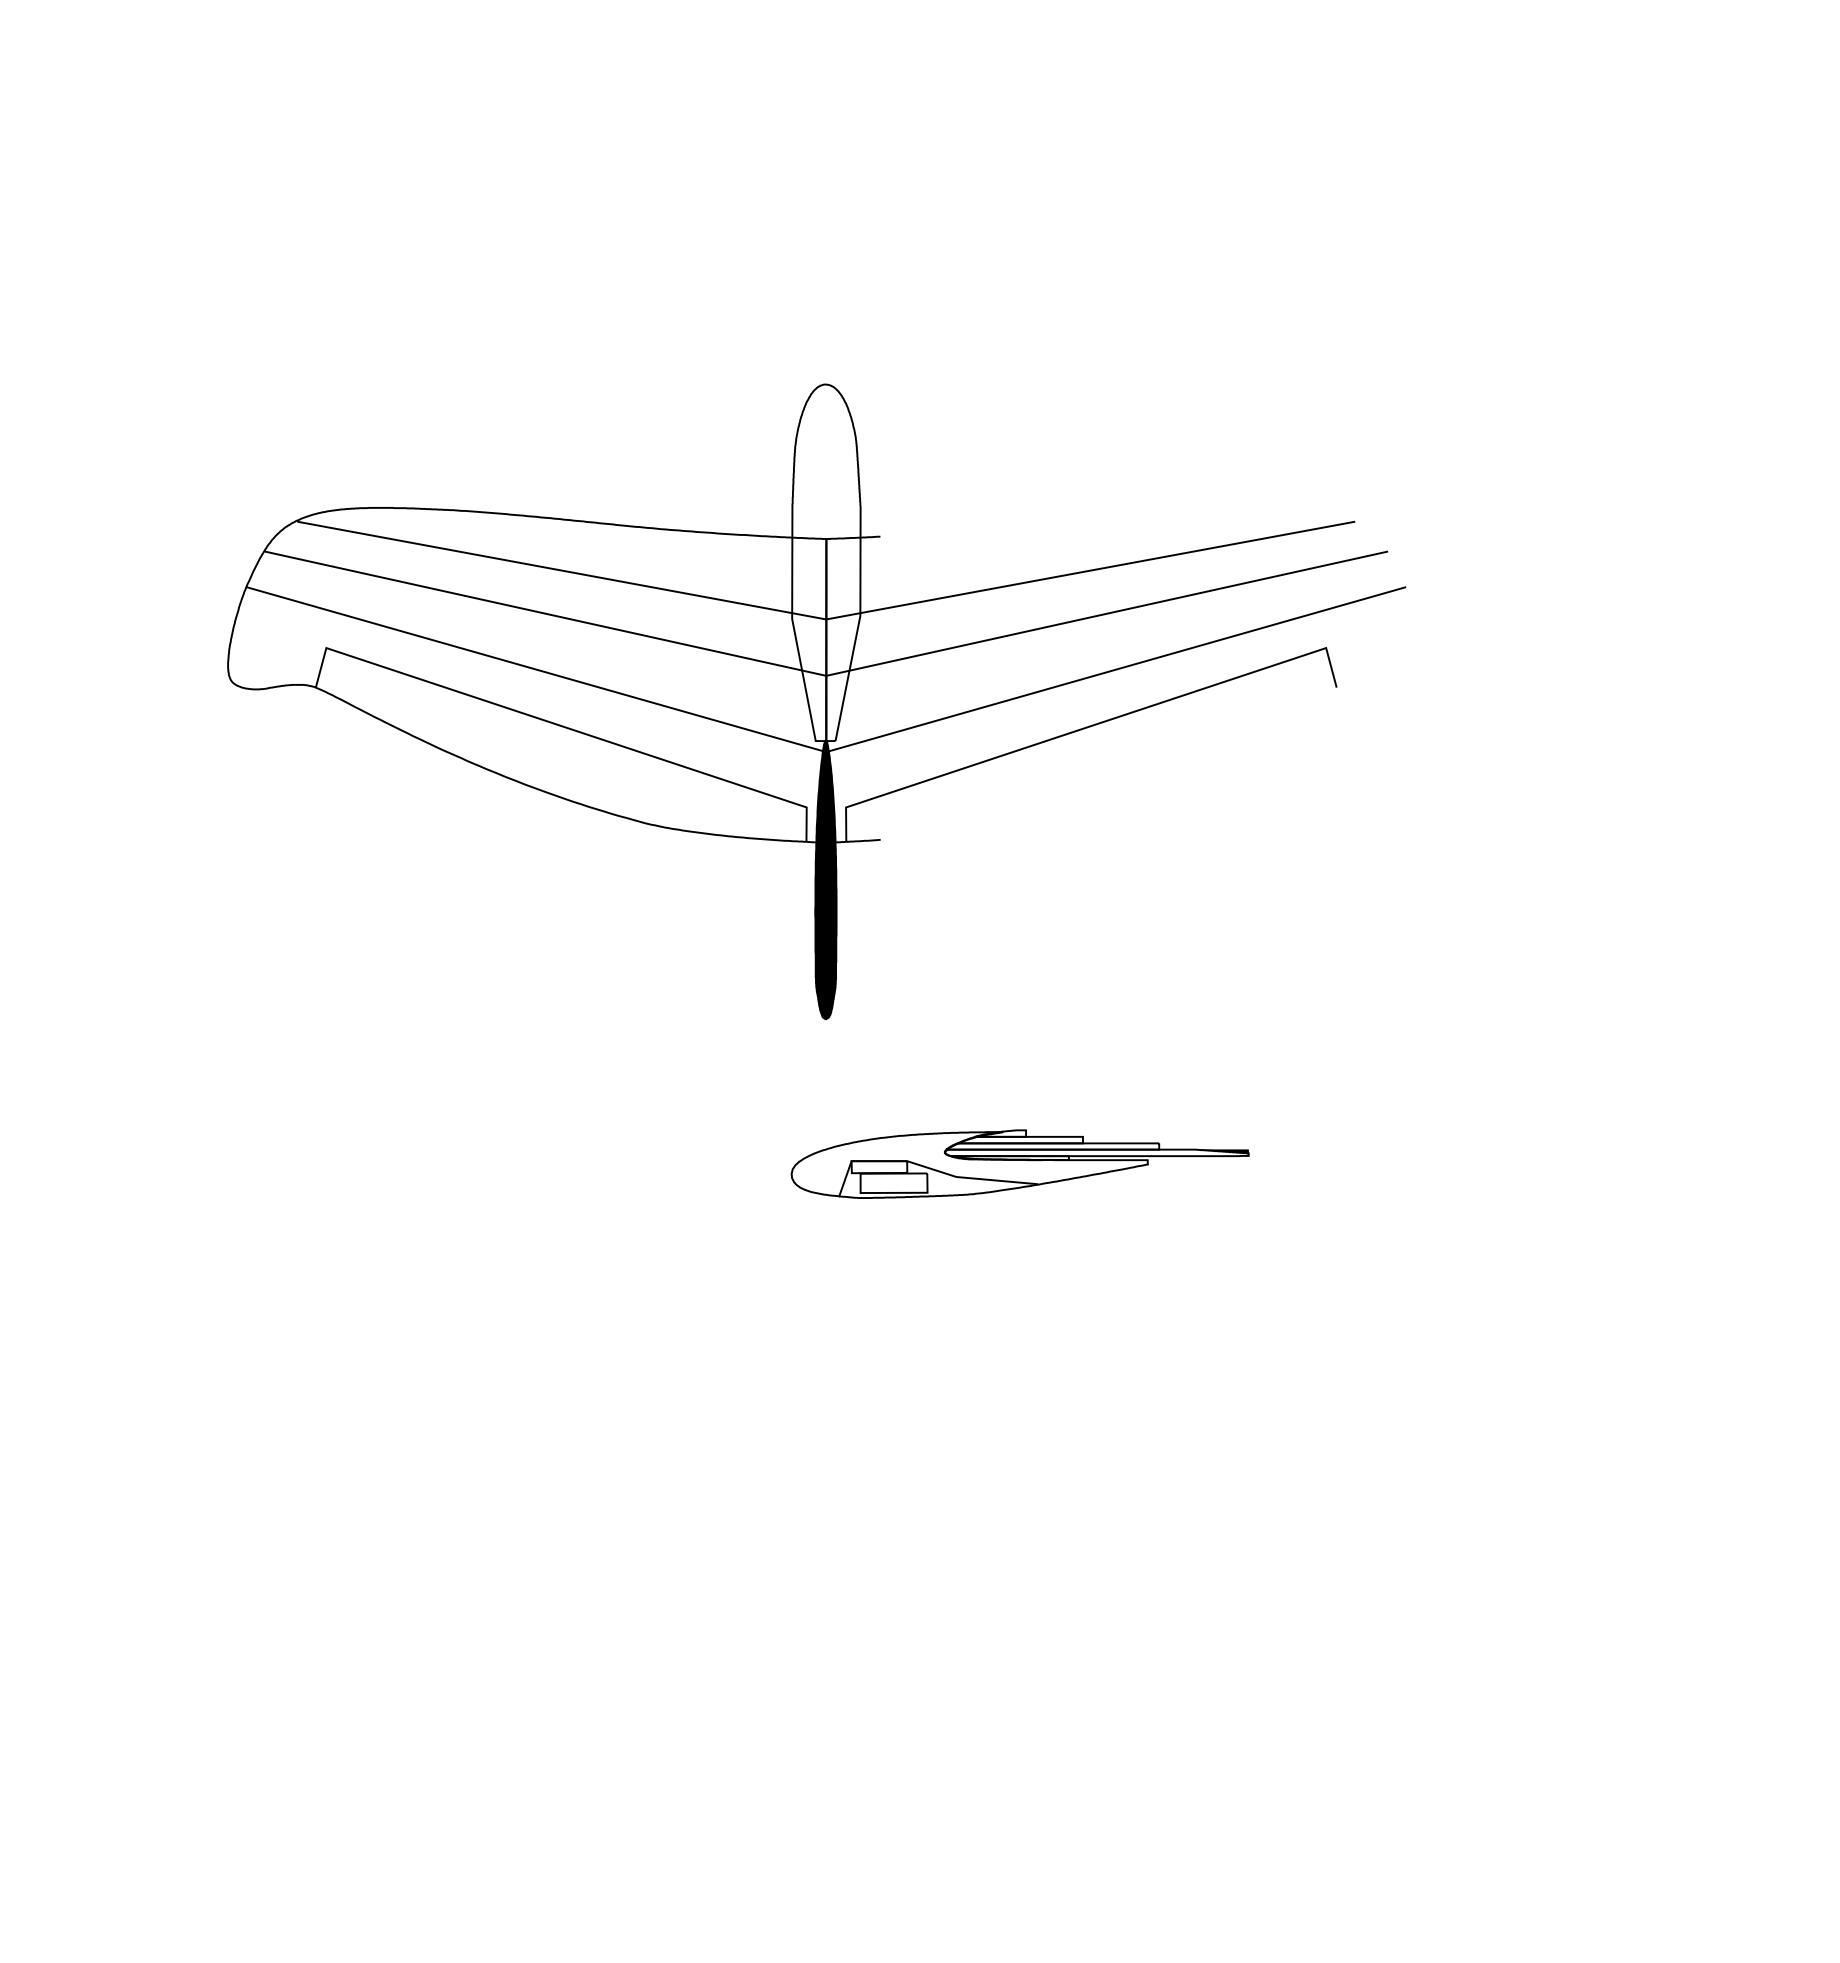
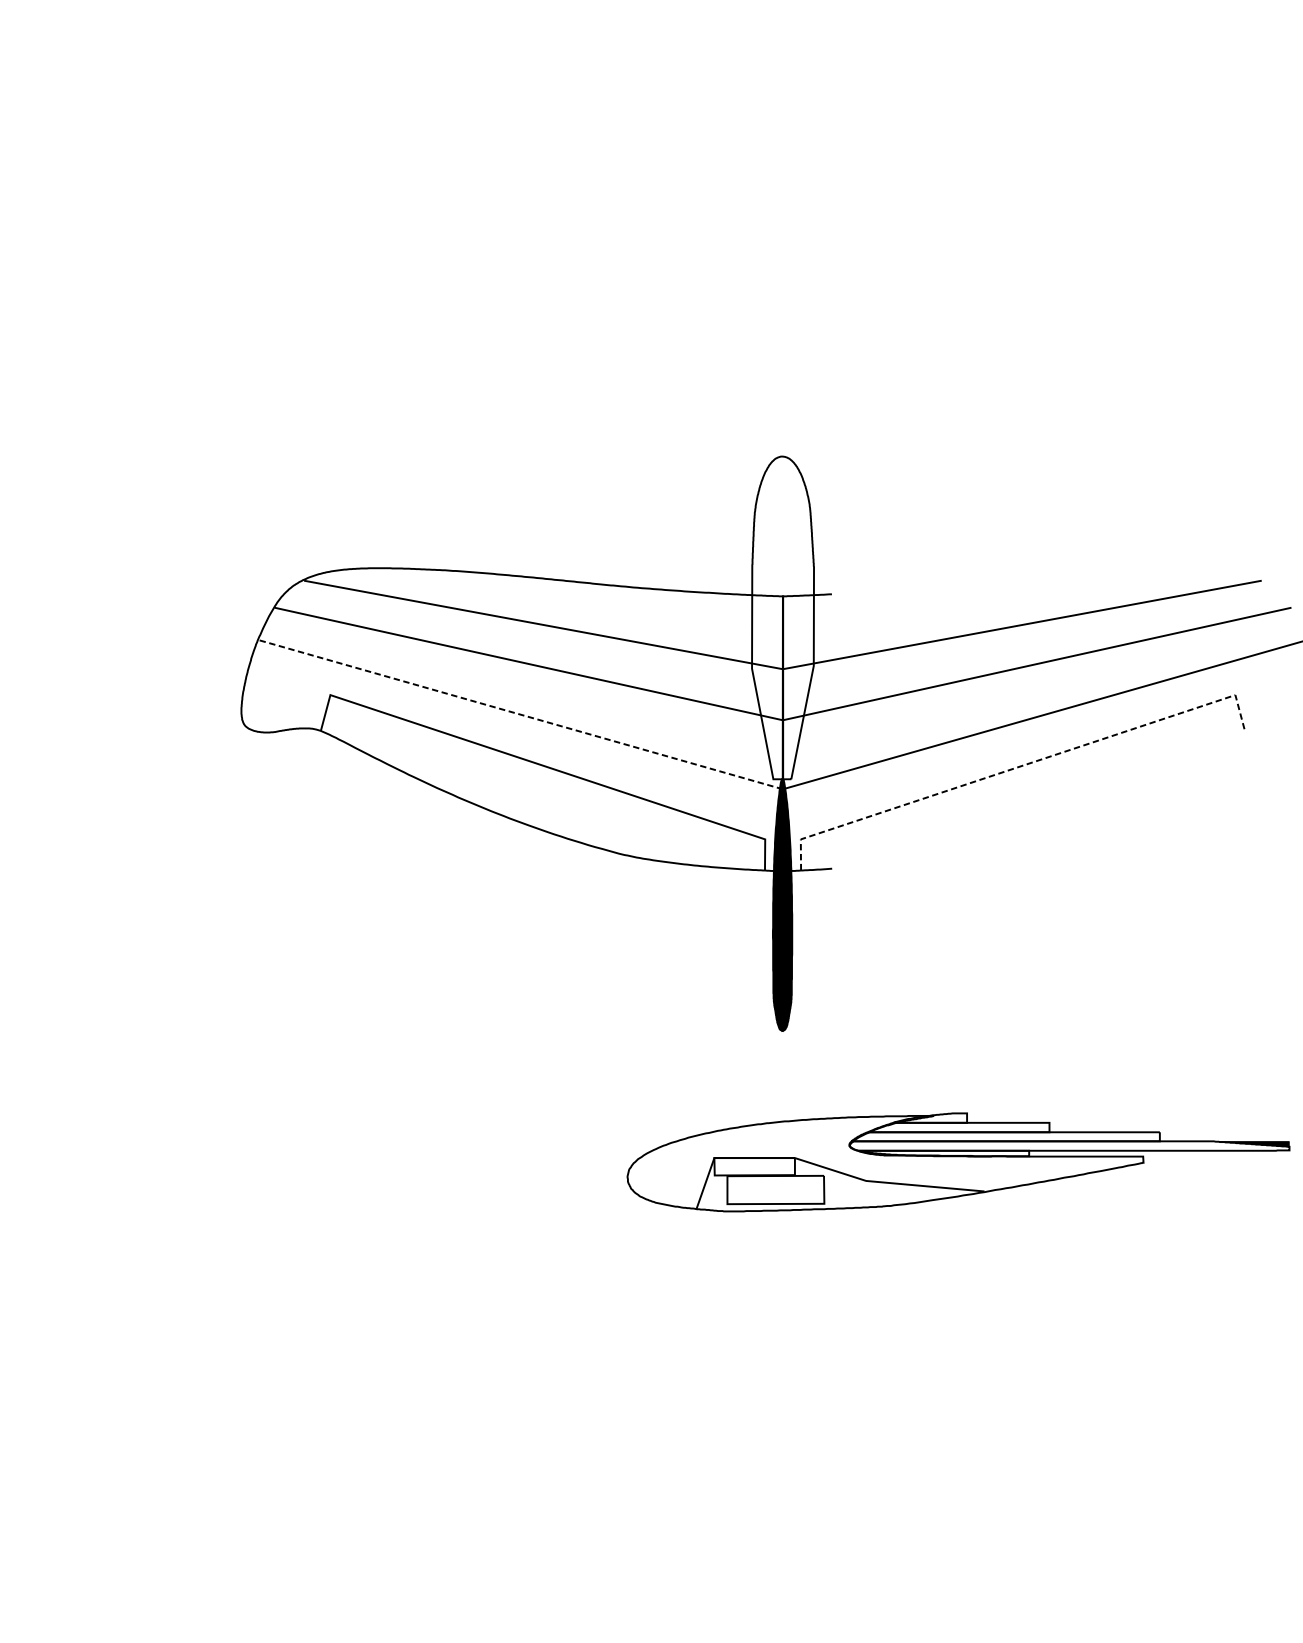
line: (535, 669) -> (519, 714), solid -> dashed
line: (1088, 726) -> (1020, 766), solid -> dashed
part: (1019, 1163) -> (957, 1161), size x1.6

